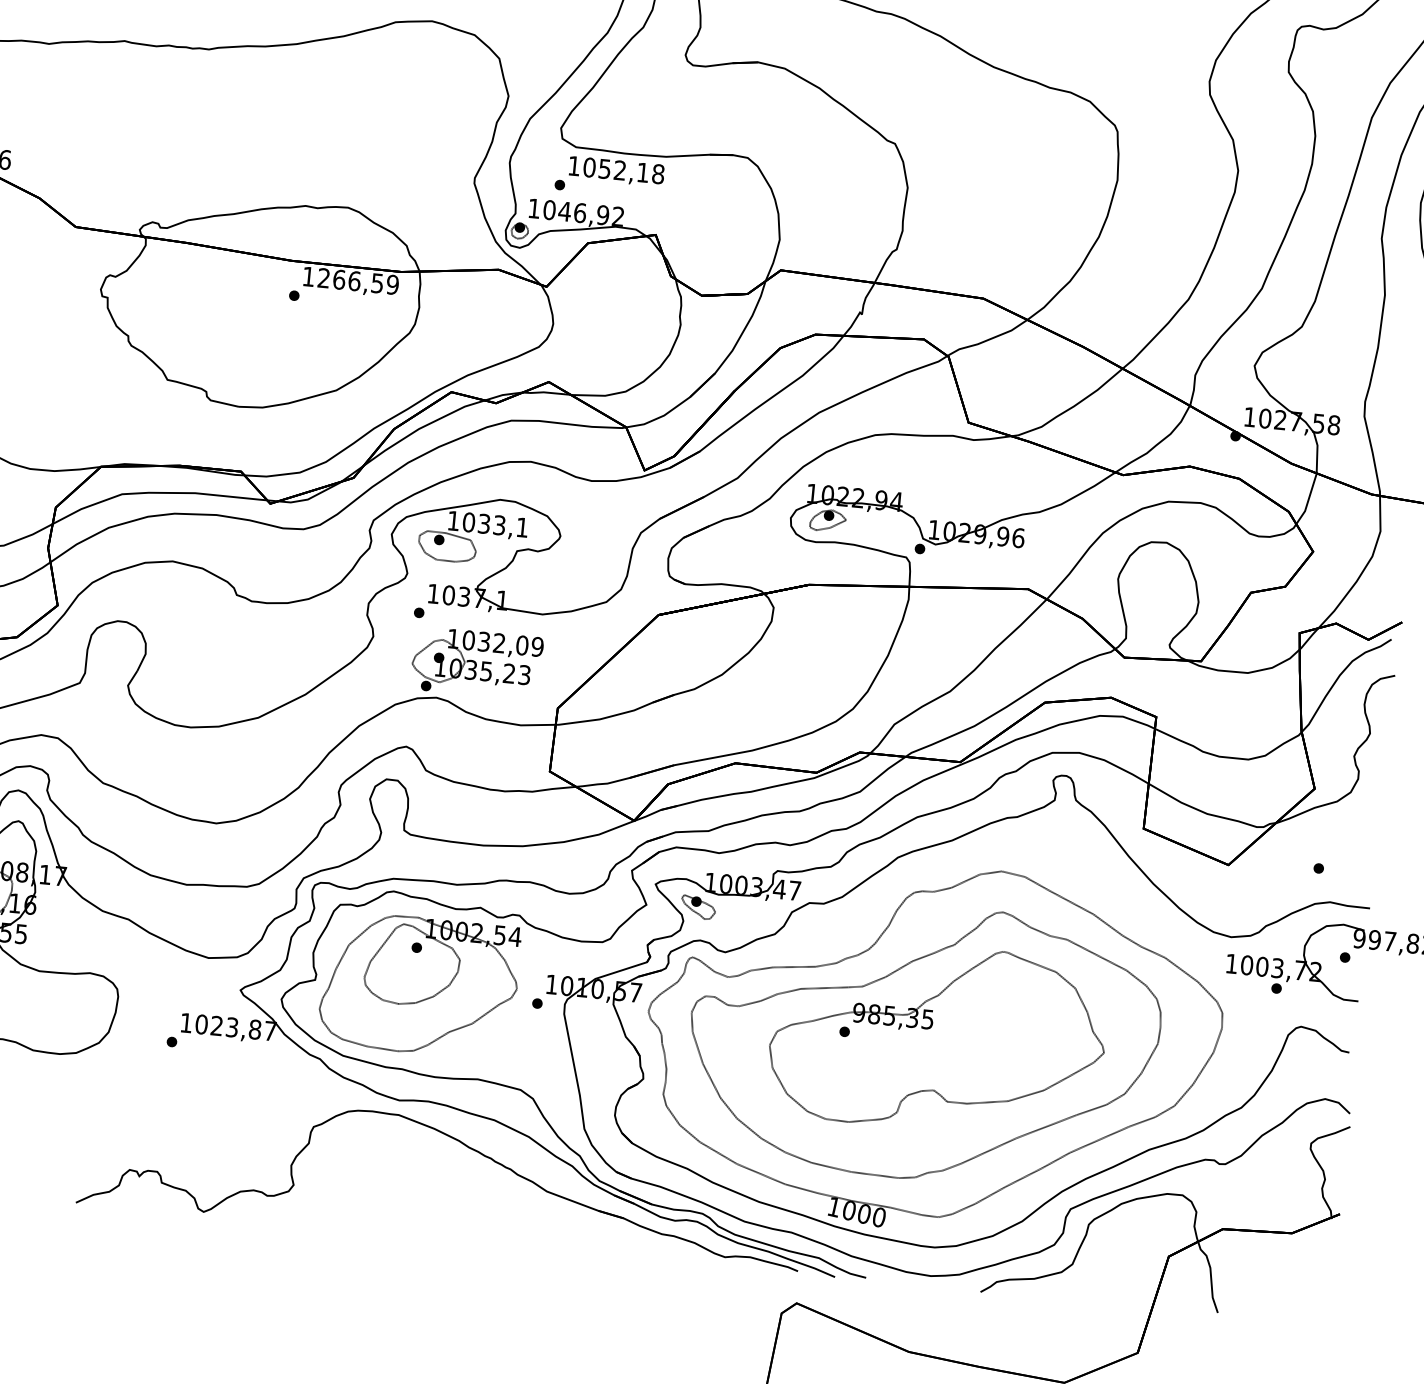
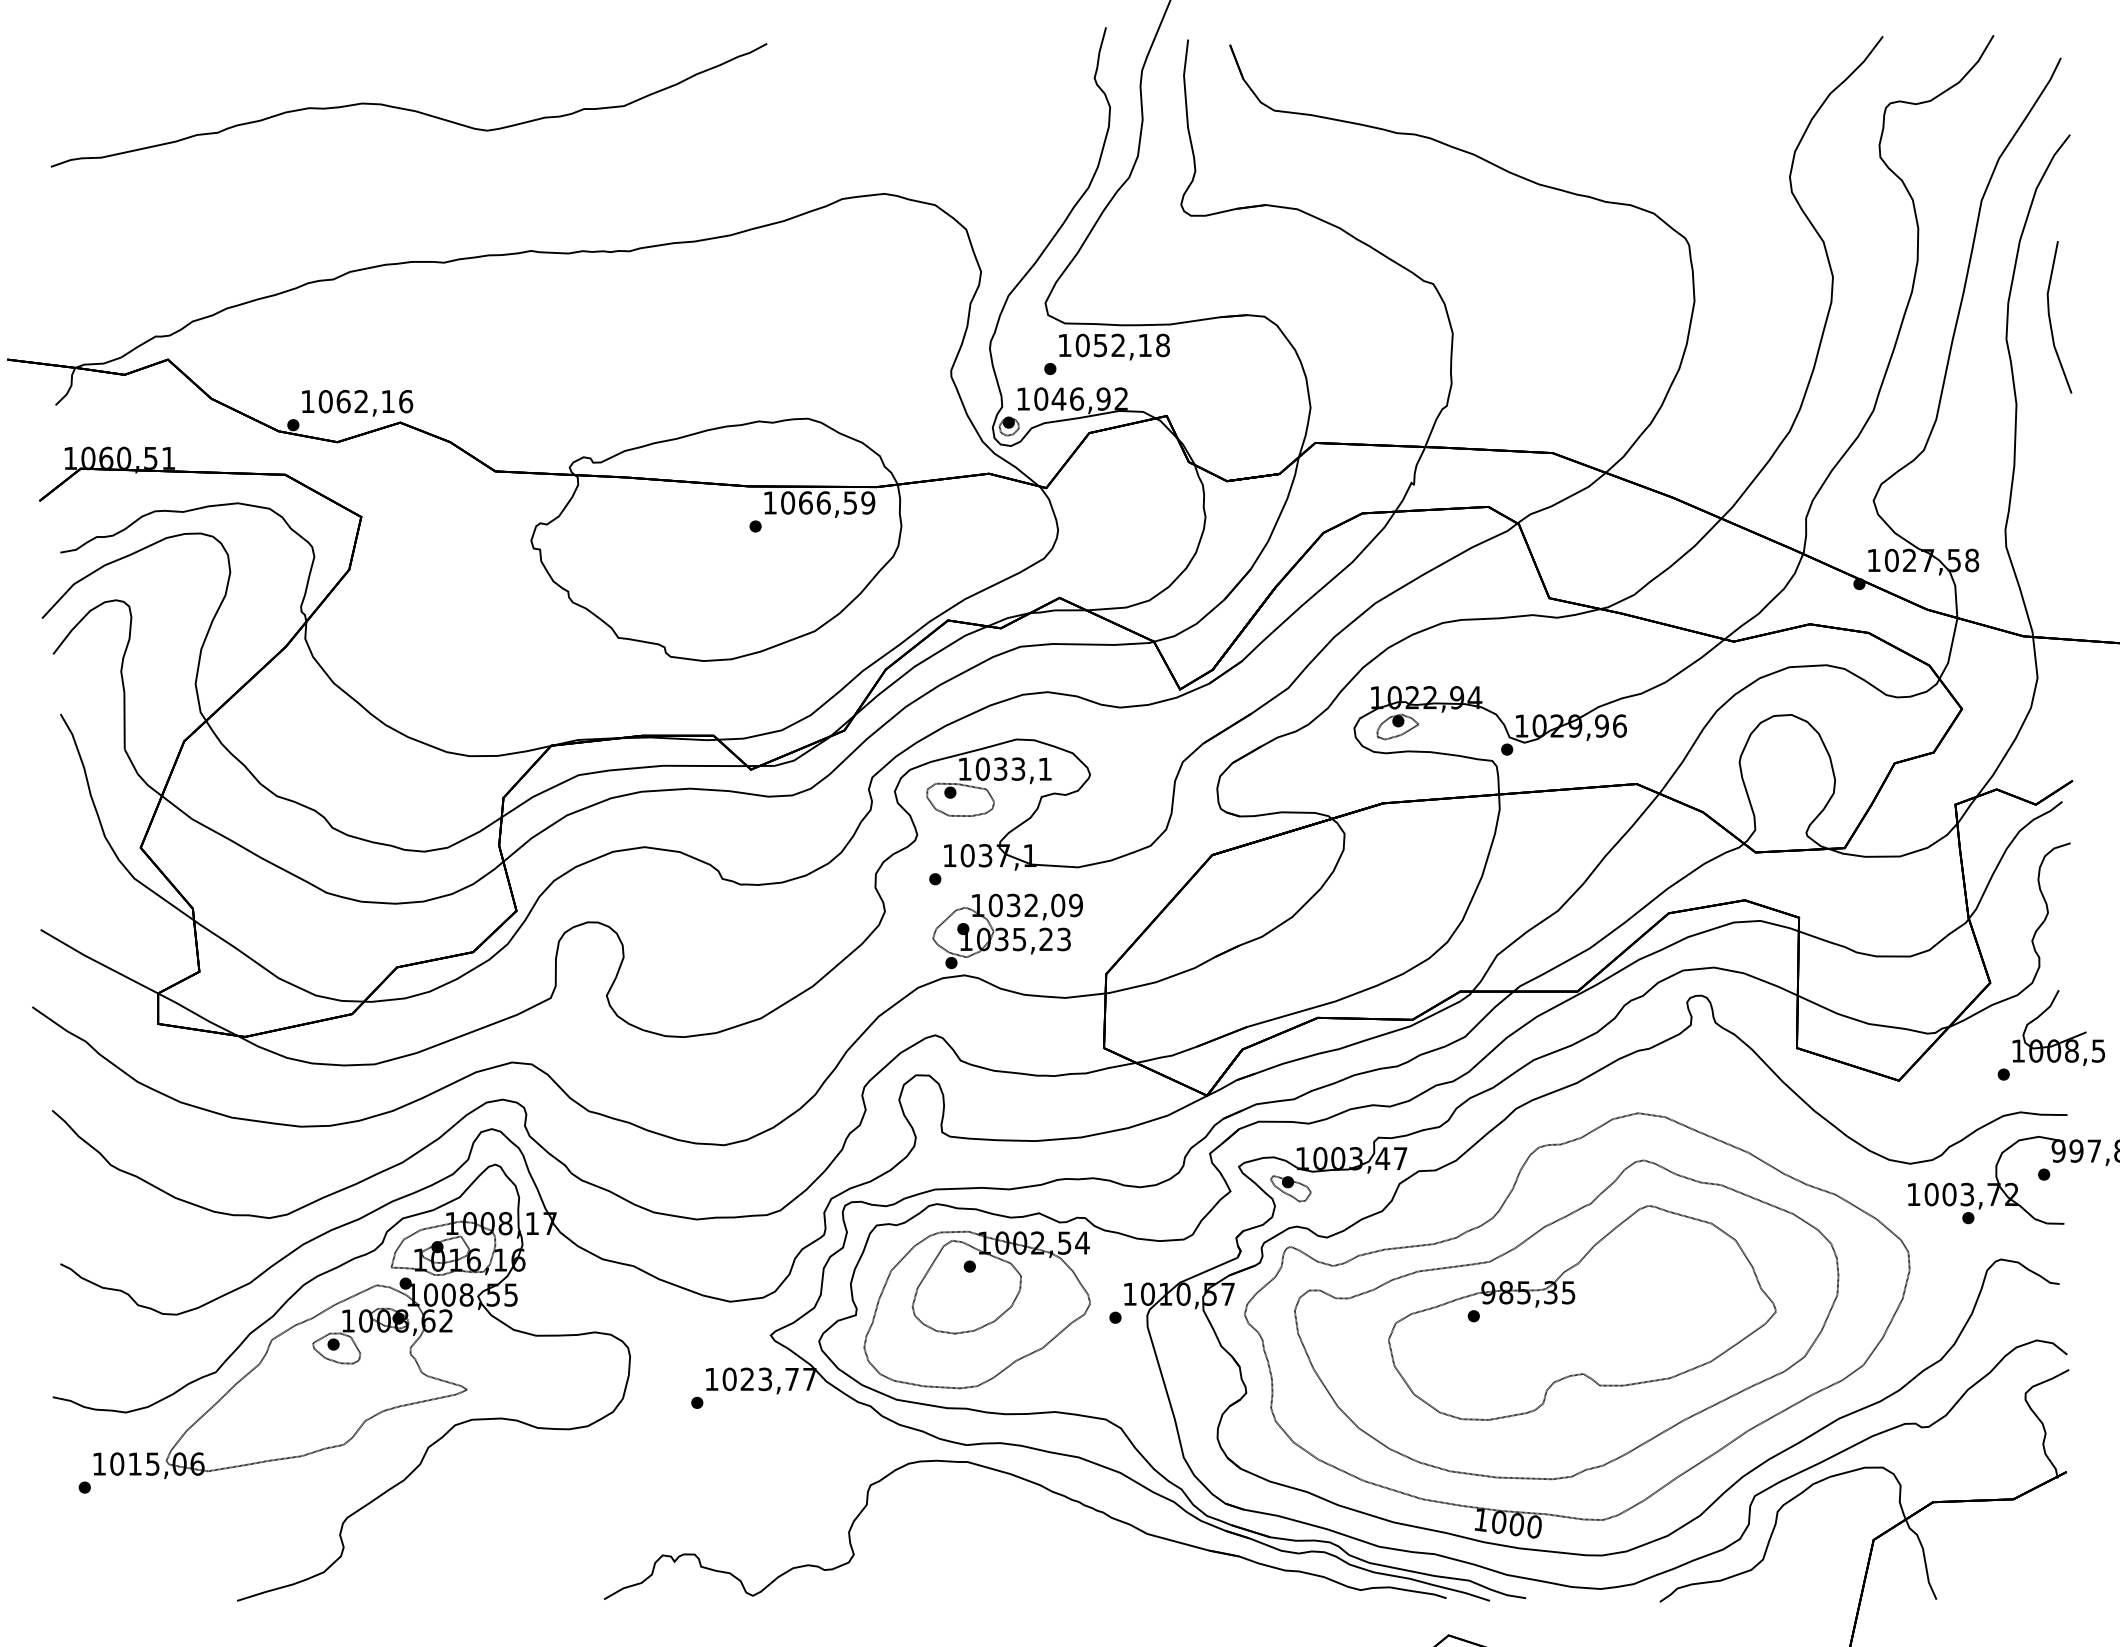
text: (324, 277) -> (788, 502), 1266,59 -> 1066,59
part: (1366, 842) -> (2055, 1039), added
text: (255, 1029) -> (792, 1379), 1023,87 -> 1023,77

